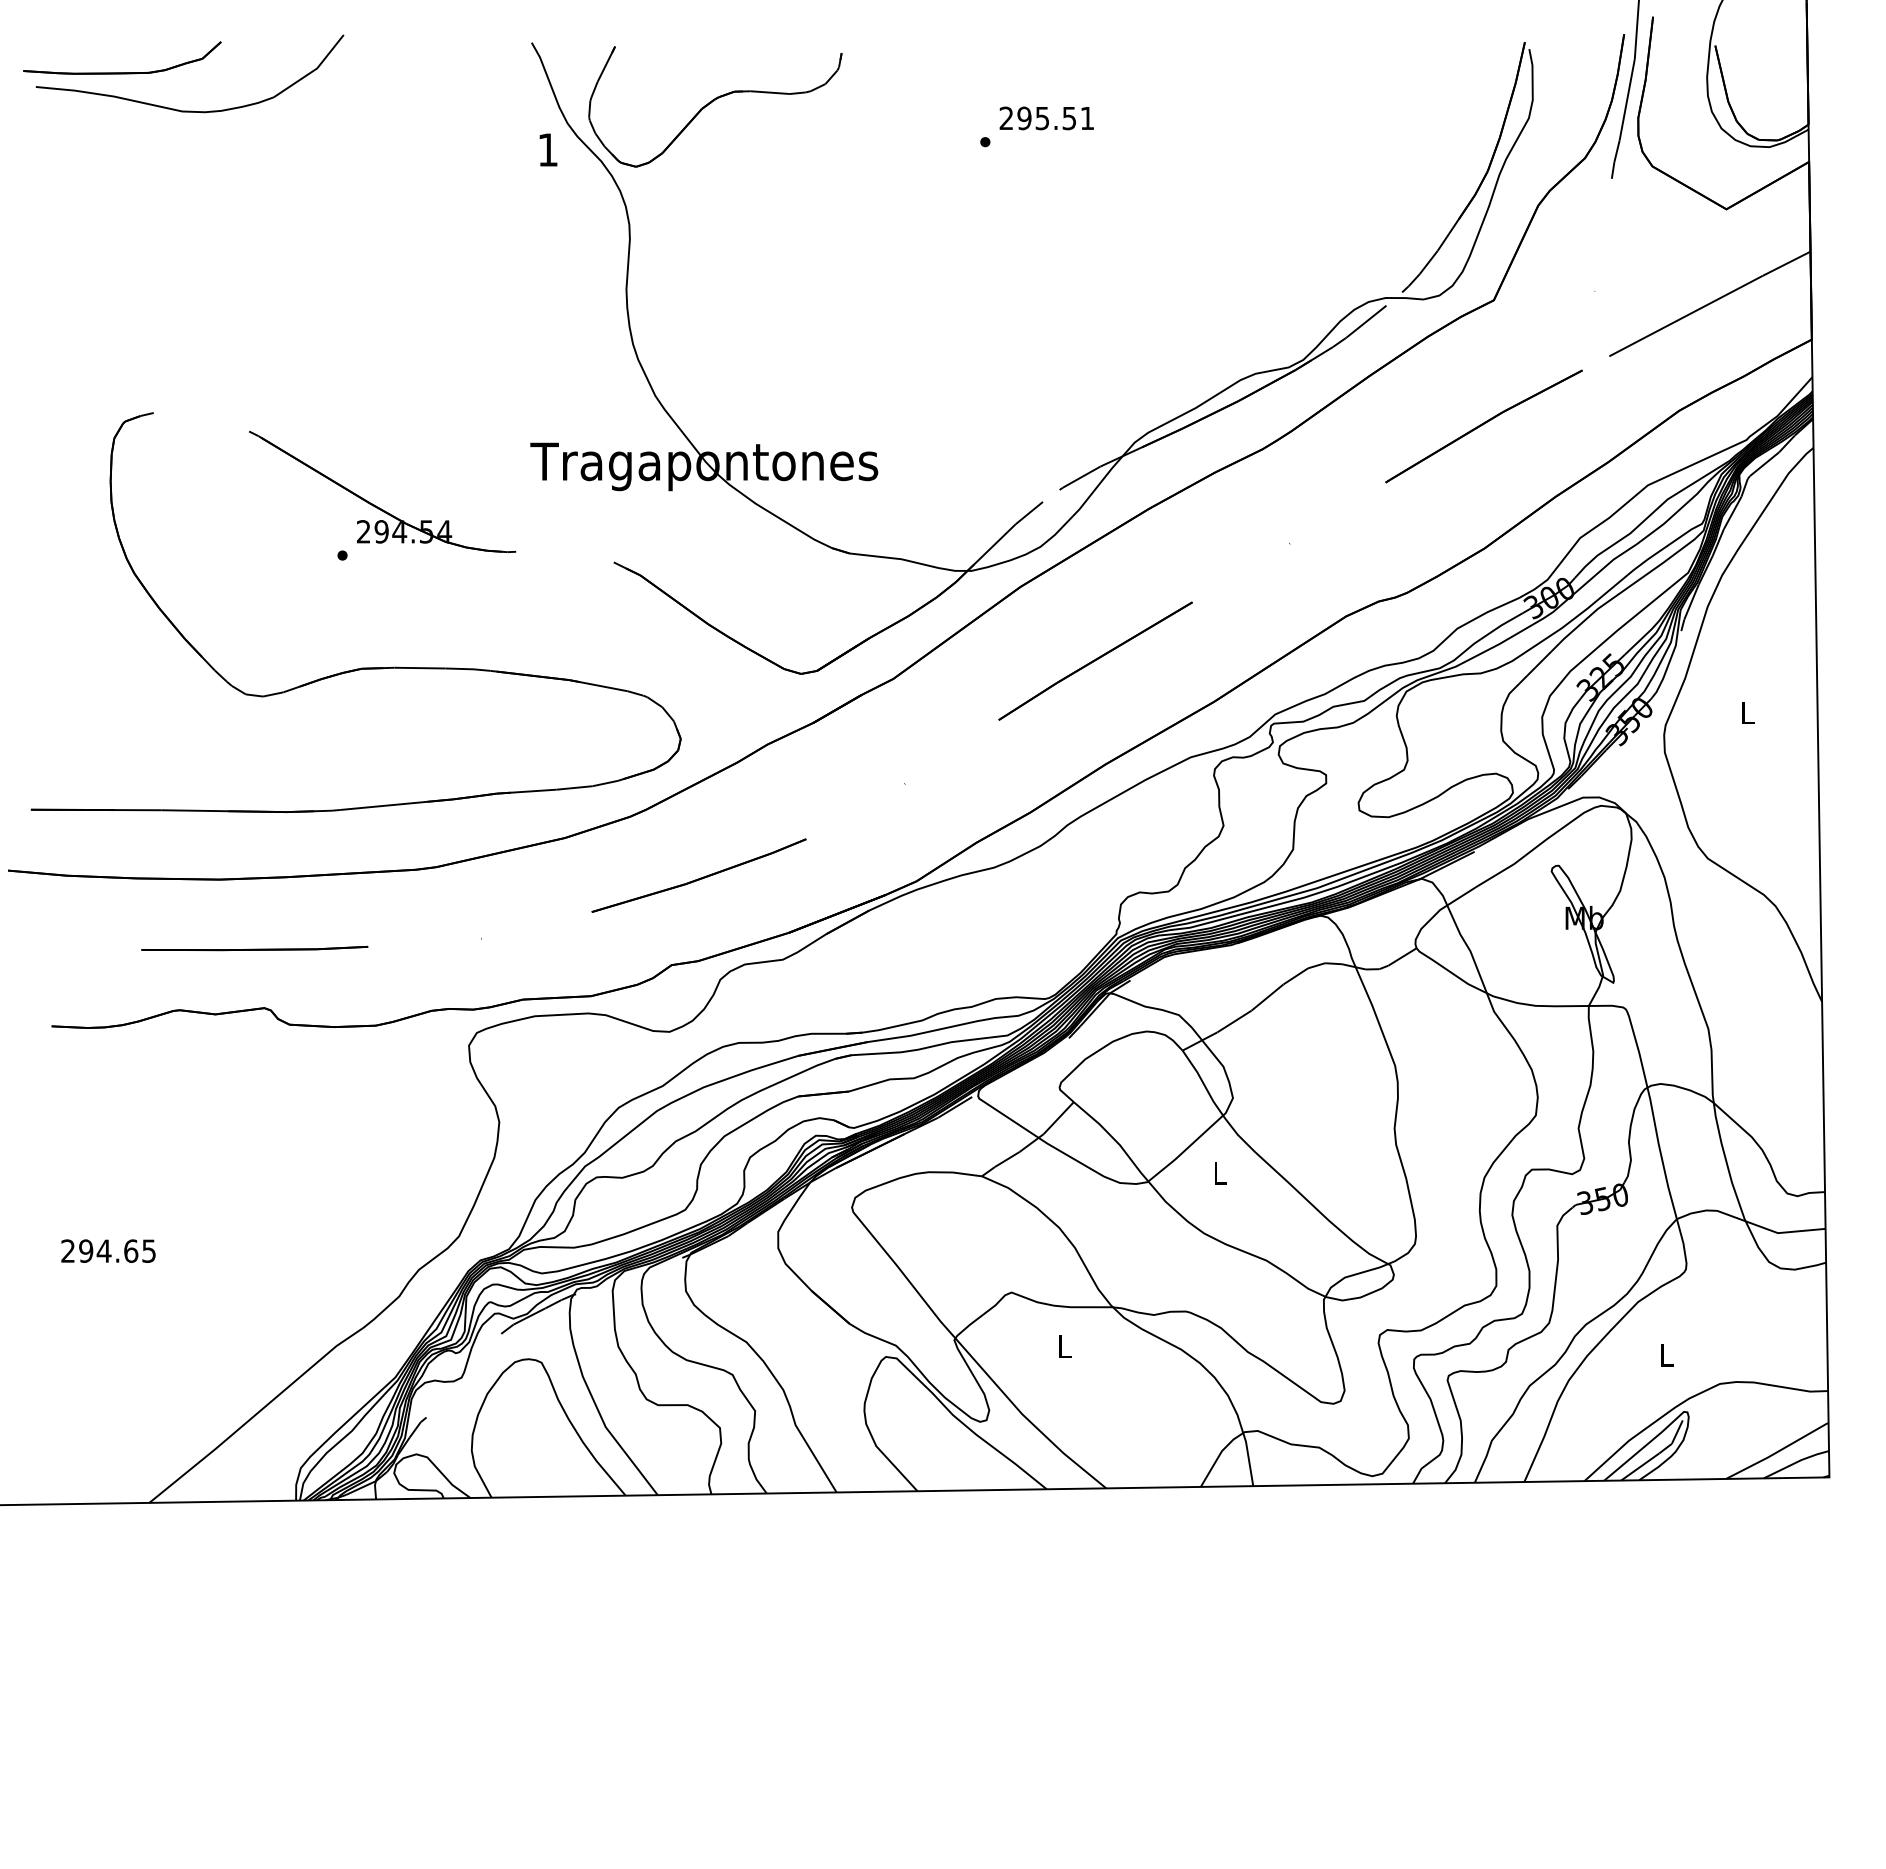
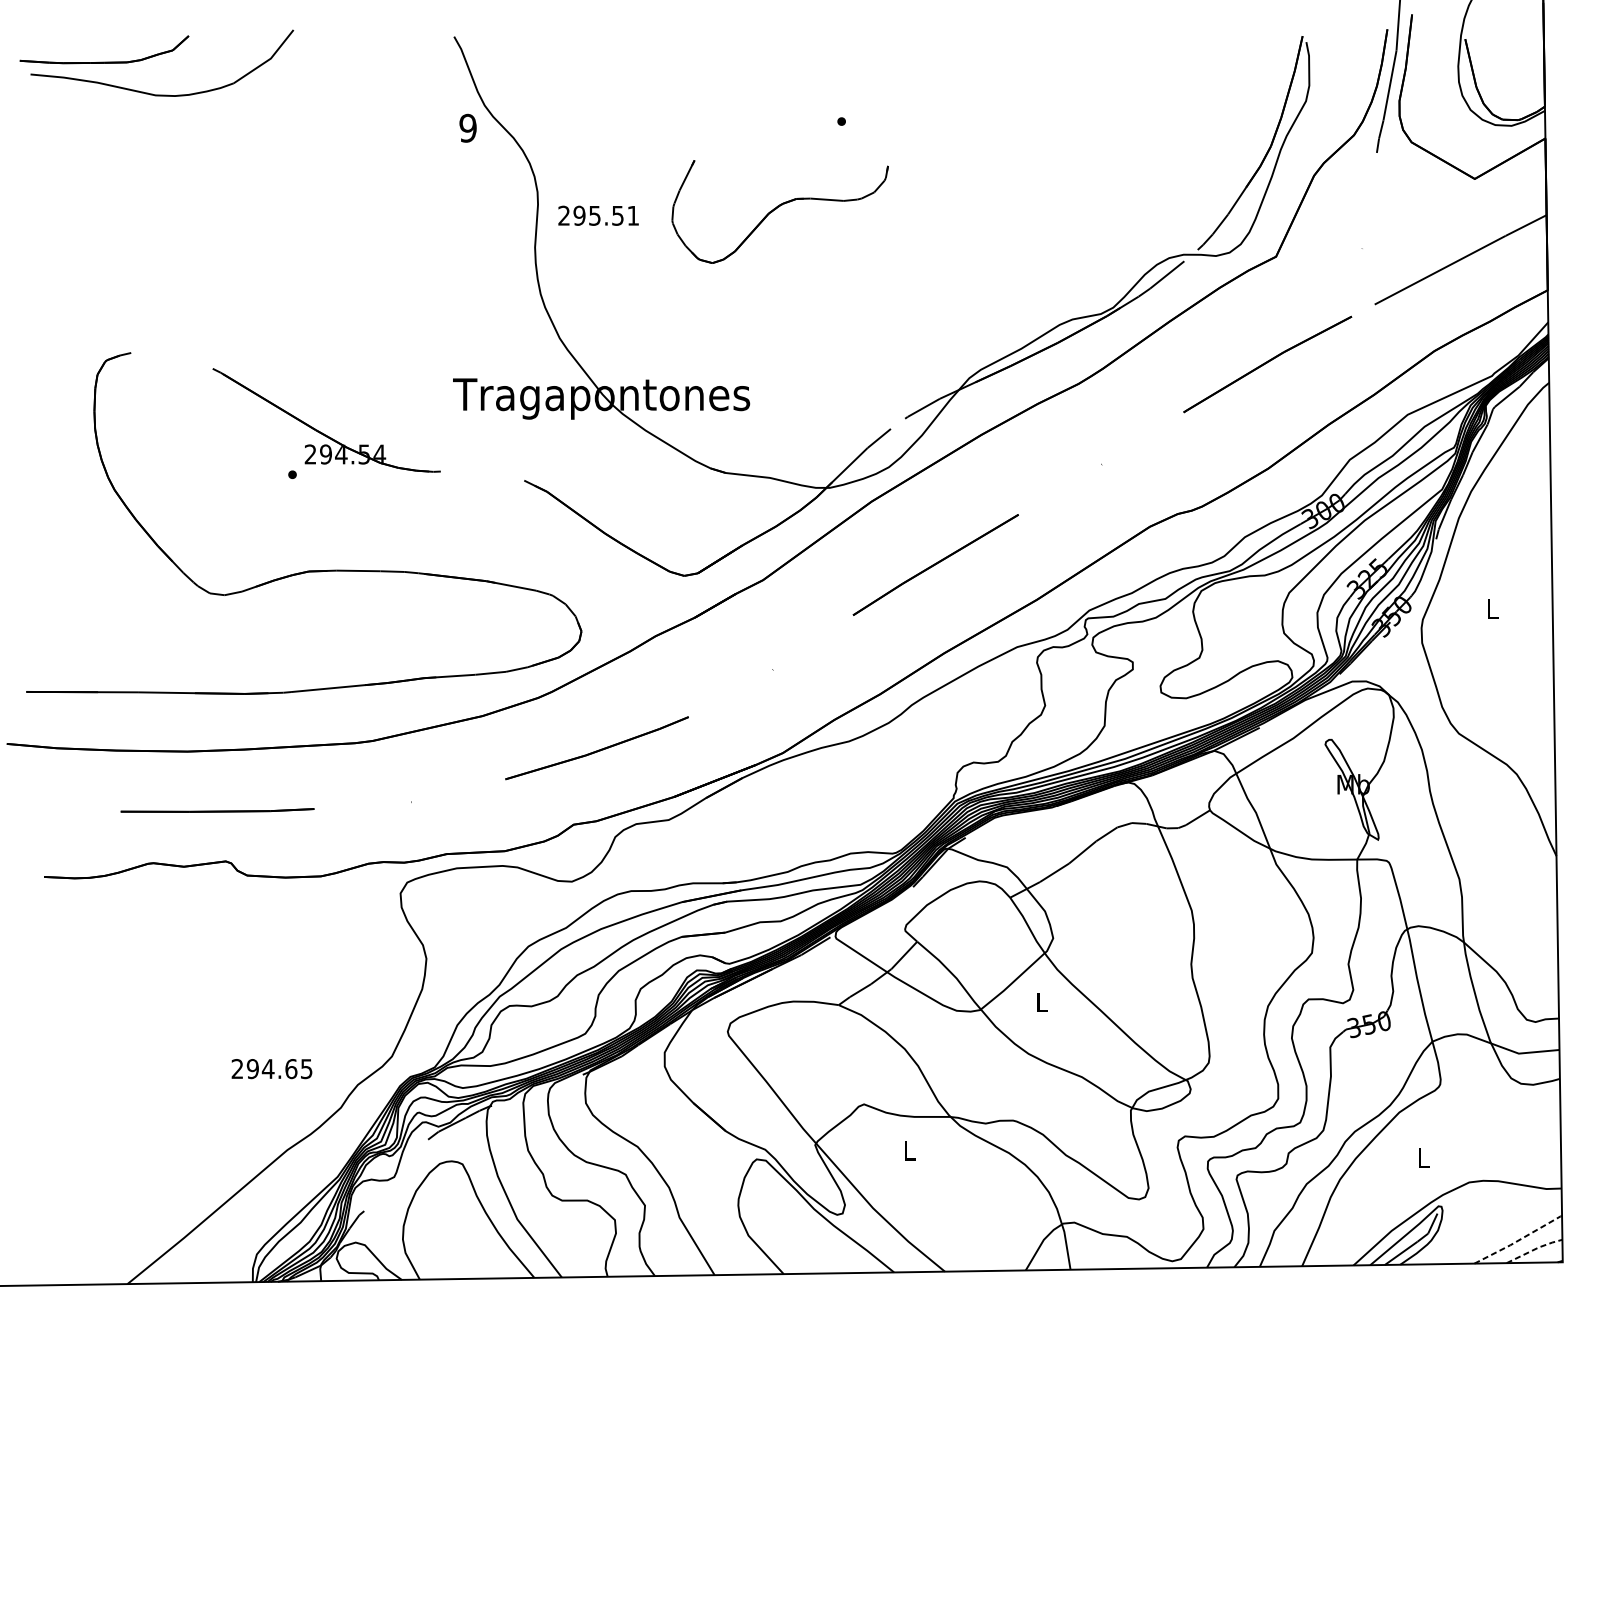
part: (715, 106) -> (780, 211), moved
text: (1046, 118) -> (598, 215), moved
text: (548, 149) -> (468, 127), 1 -> 9
text: (108, 1250) -> (271, 1068), moved
line: (1778, 1451) -> (1519, 1240), solid -> dashed
line: (1797, 1462) -> (1535, 1249), solid -> dashed

